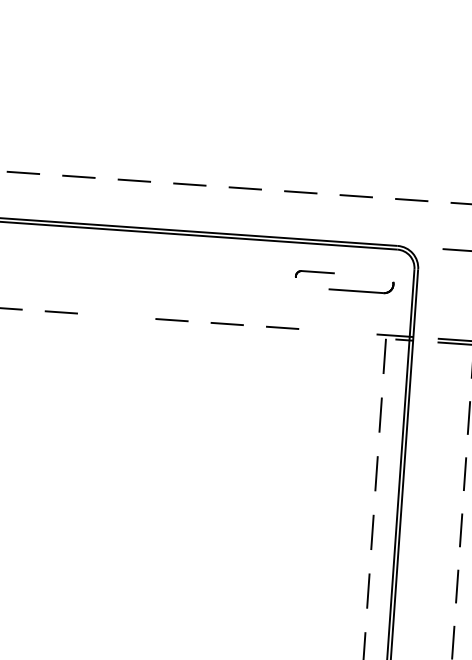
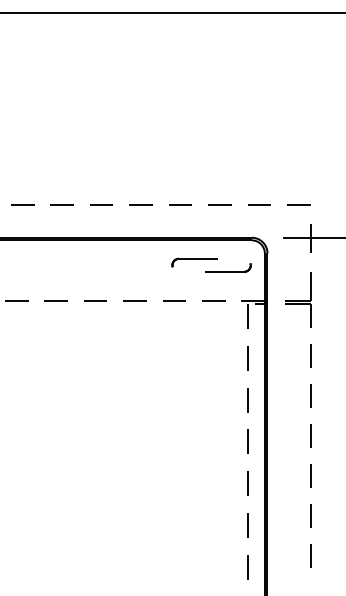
part: (314, 275) -> (194, 262), size x1.67
line: (115, 314) -> (55, 300), added
line: (337, 330) -> (213, 300), added

